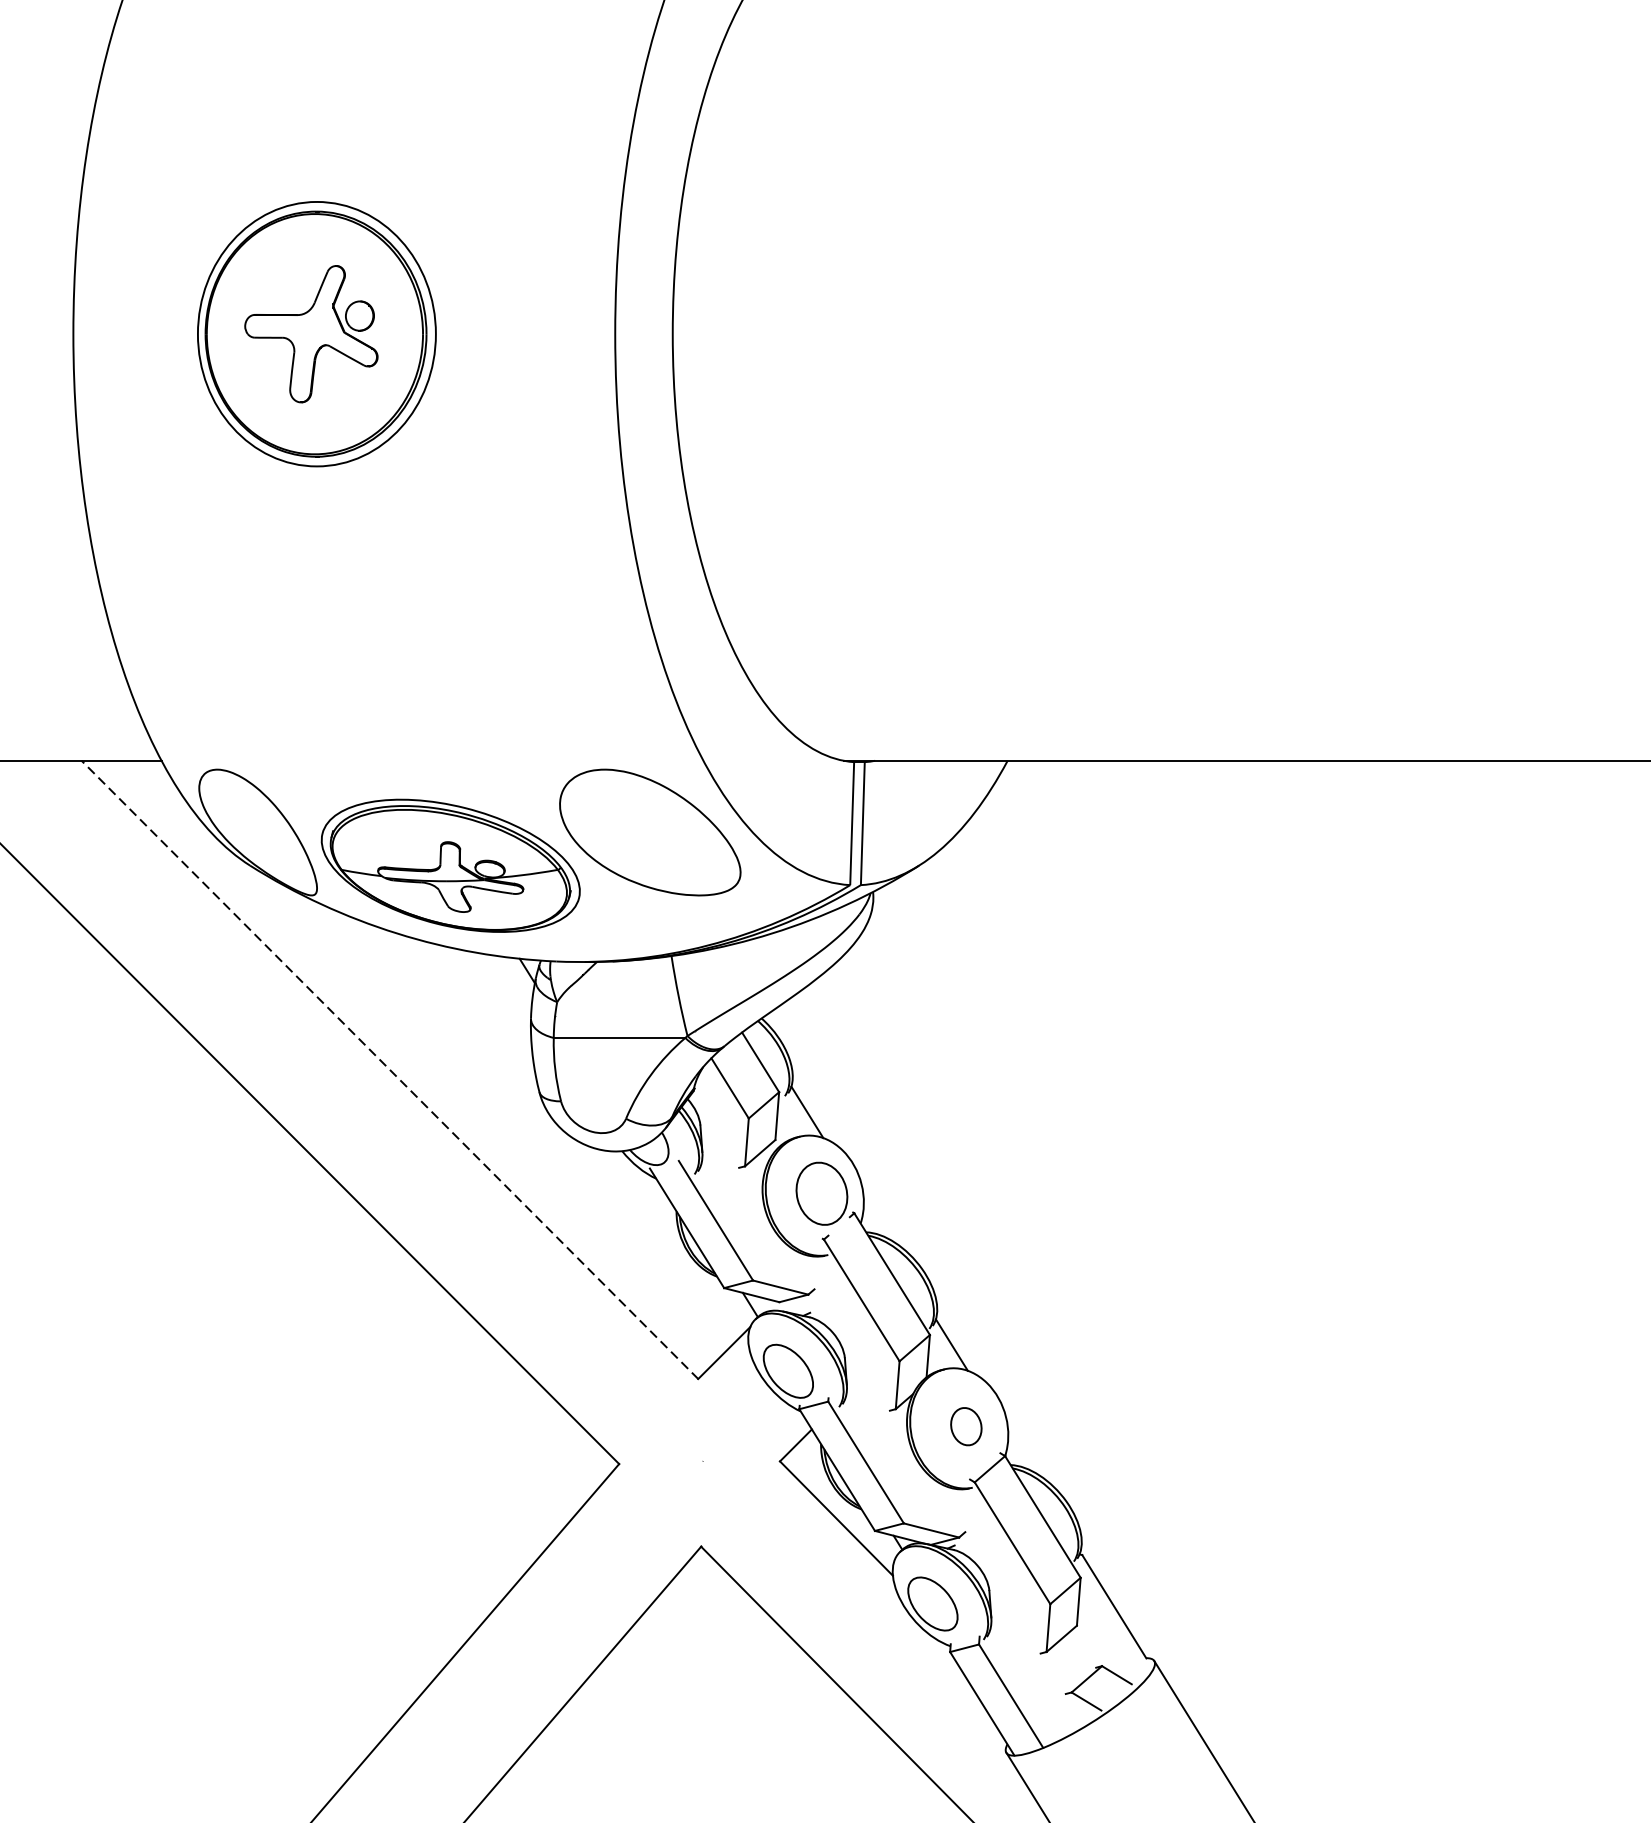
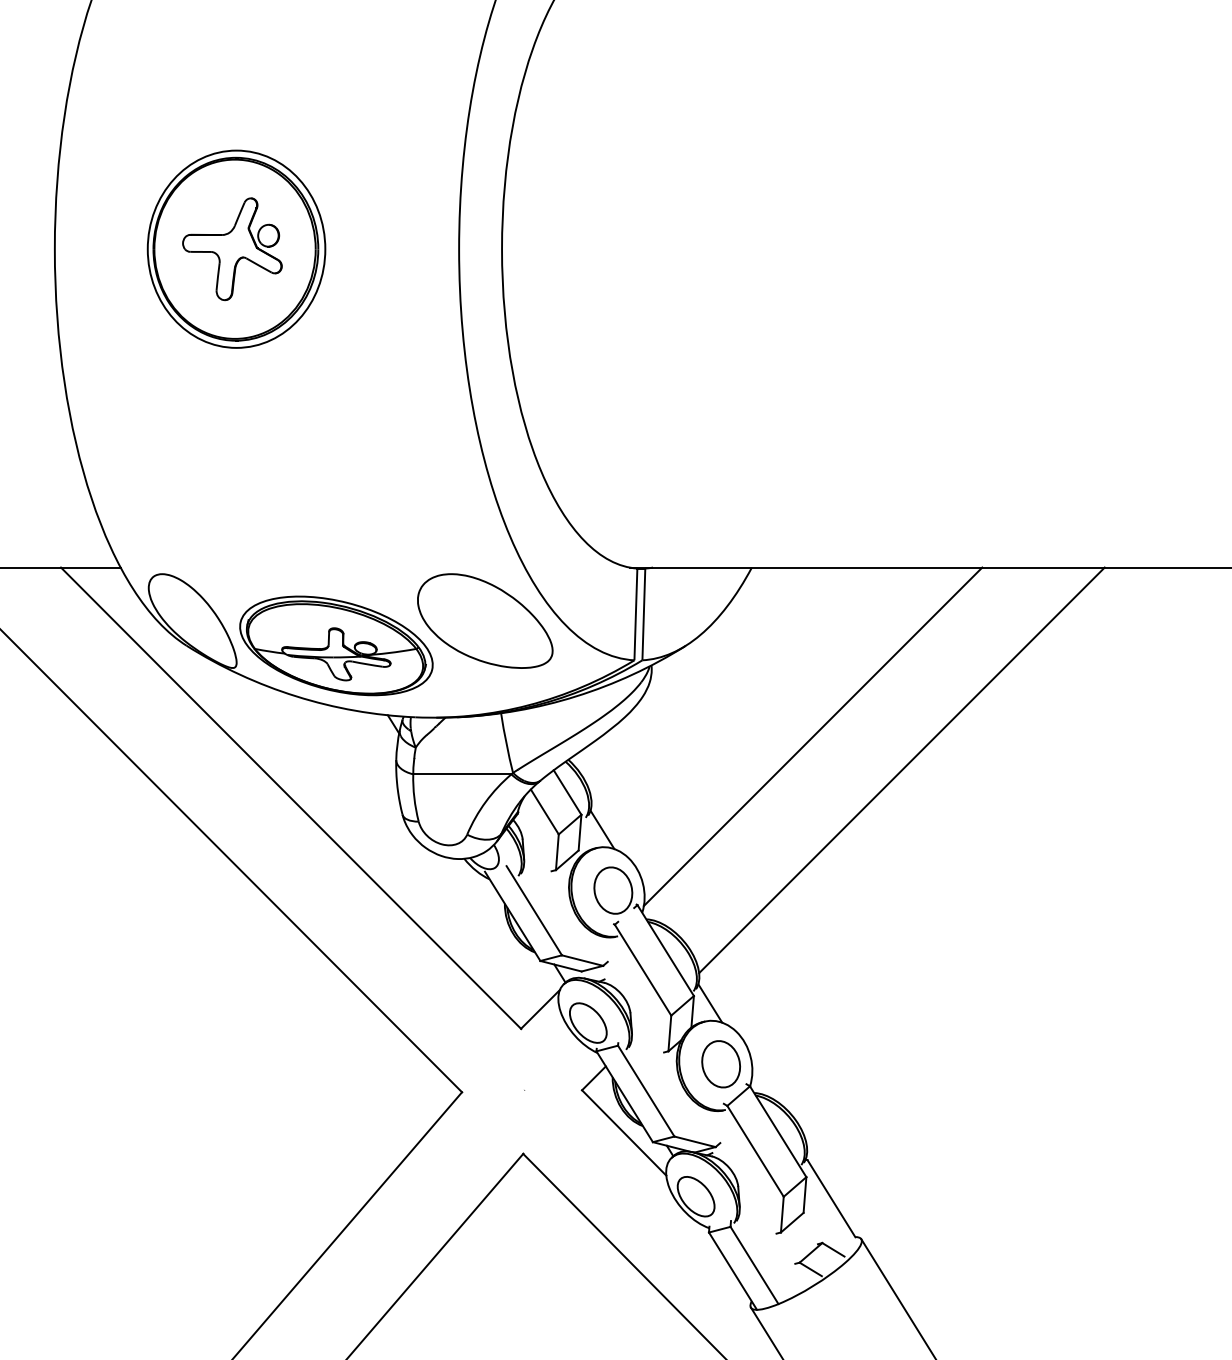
line: (1088, 987) -> (812, 736), added
line: (1208, 1032) -> (901, 770), added
line: (390, 1070) -> (291, 798), dashed -> solid
part: (965, 1426) -> (720, 1064), size x1.67

